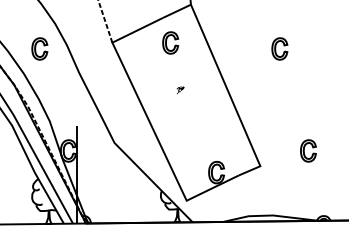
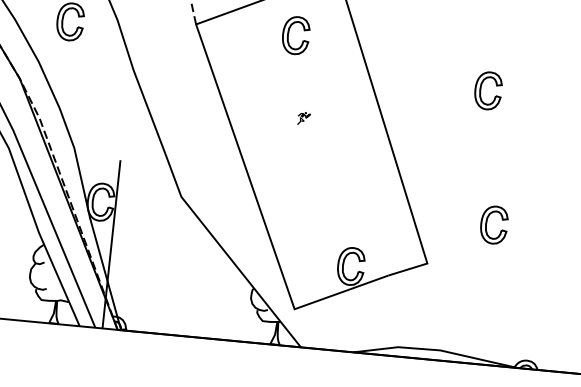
part: (279, 48) -> (487, 89), moved
part: (308, 150) -> (494, 224), moved

